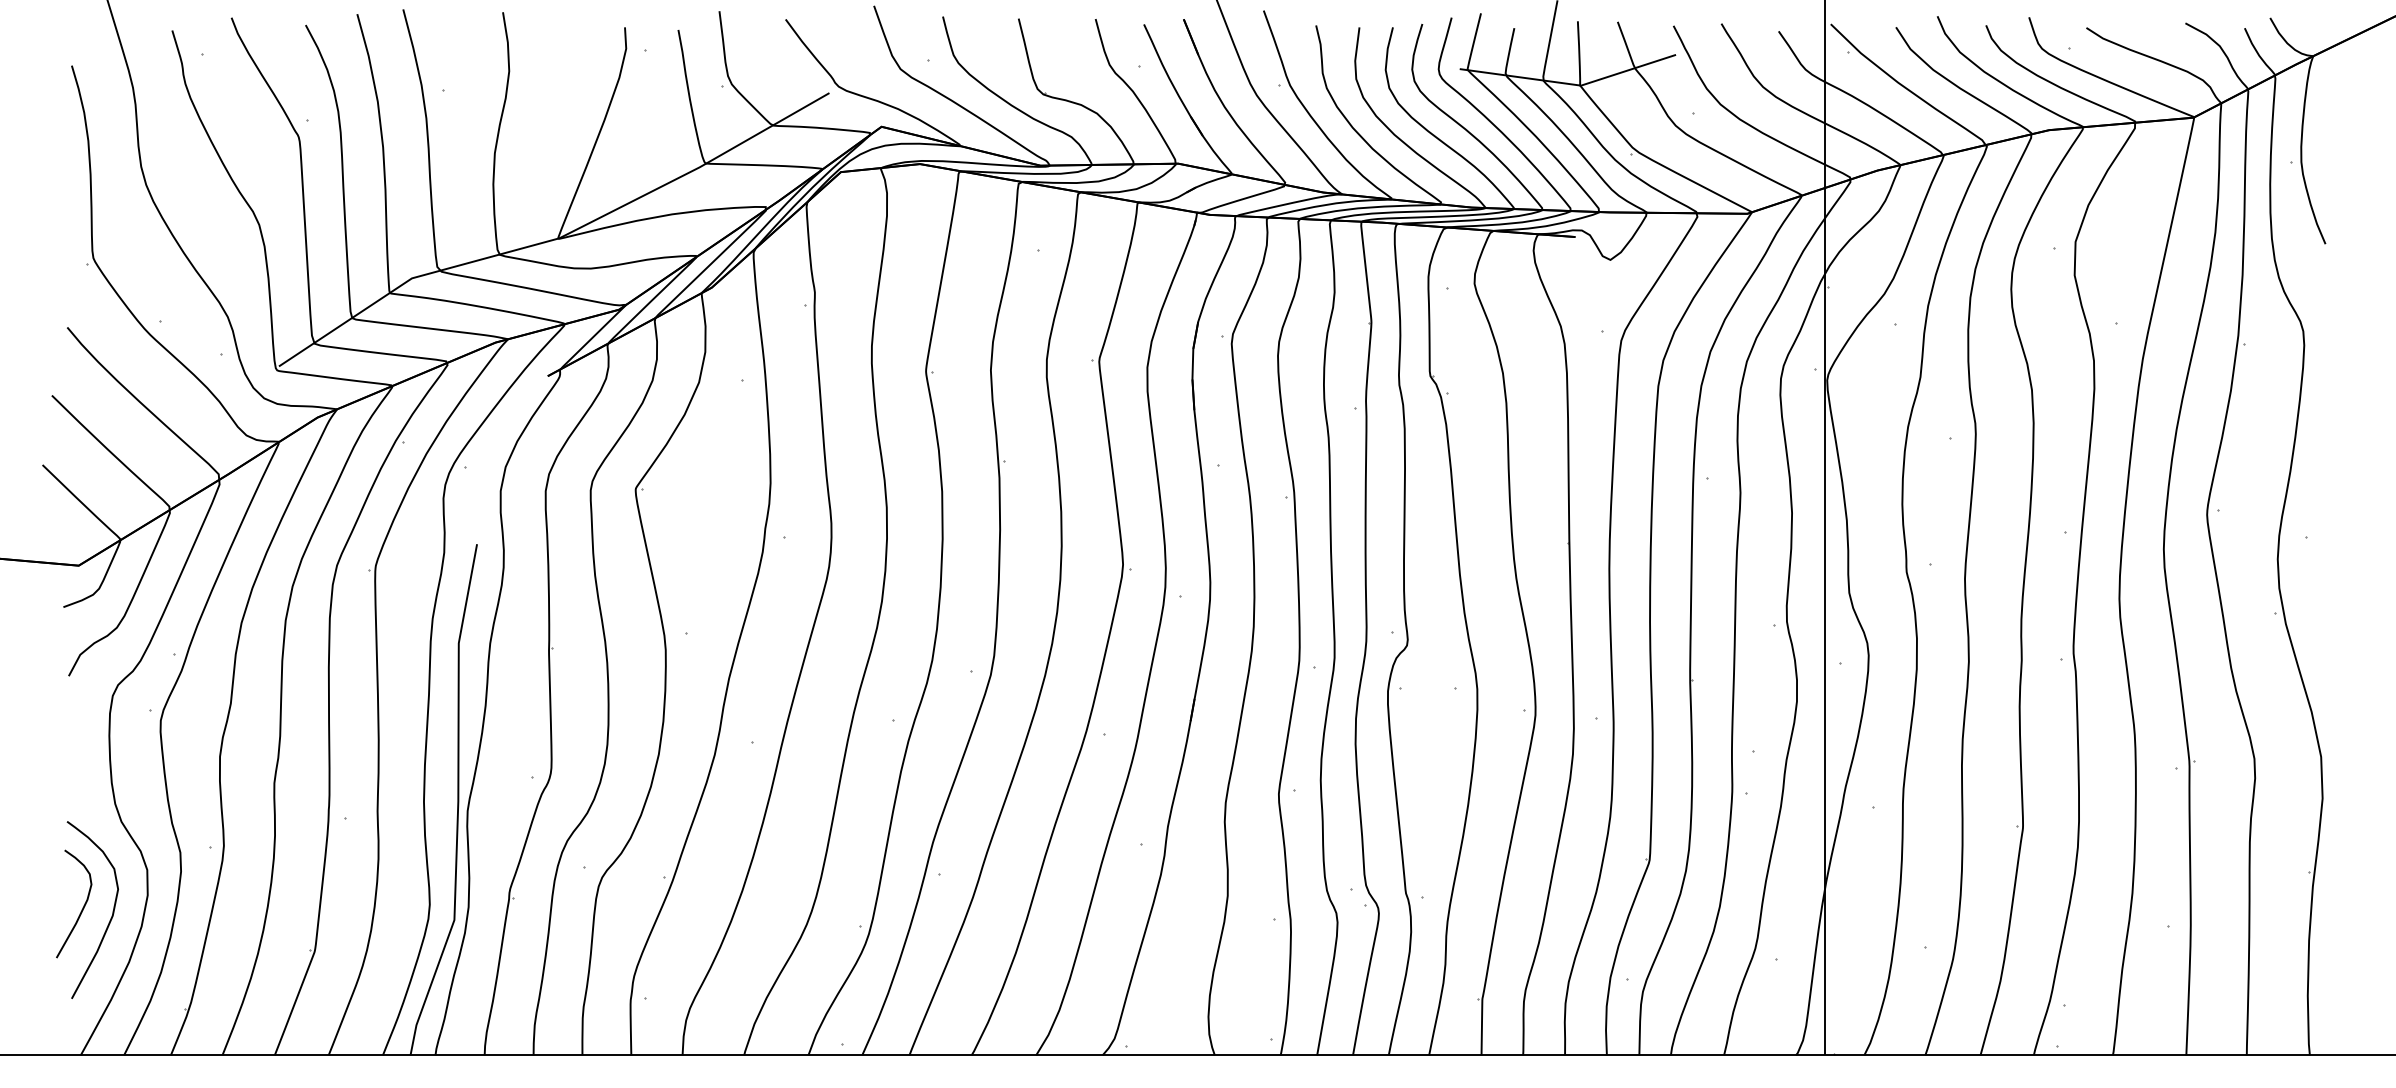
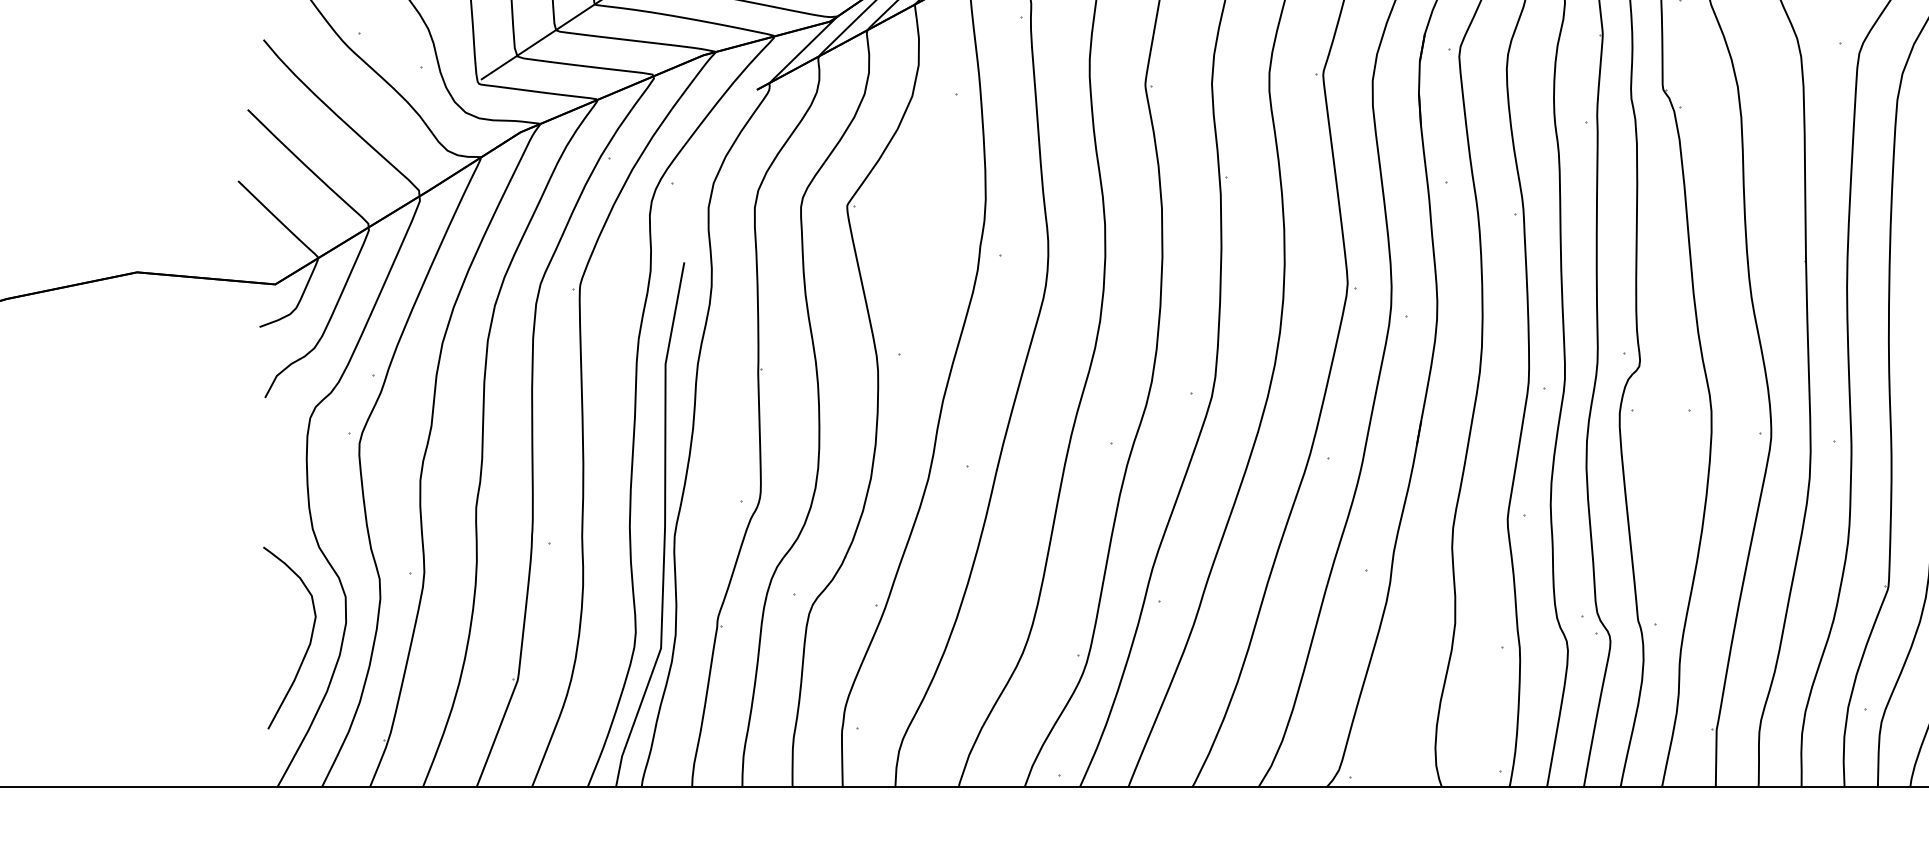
curve: (82, 907) -> (279, 635), removed

